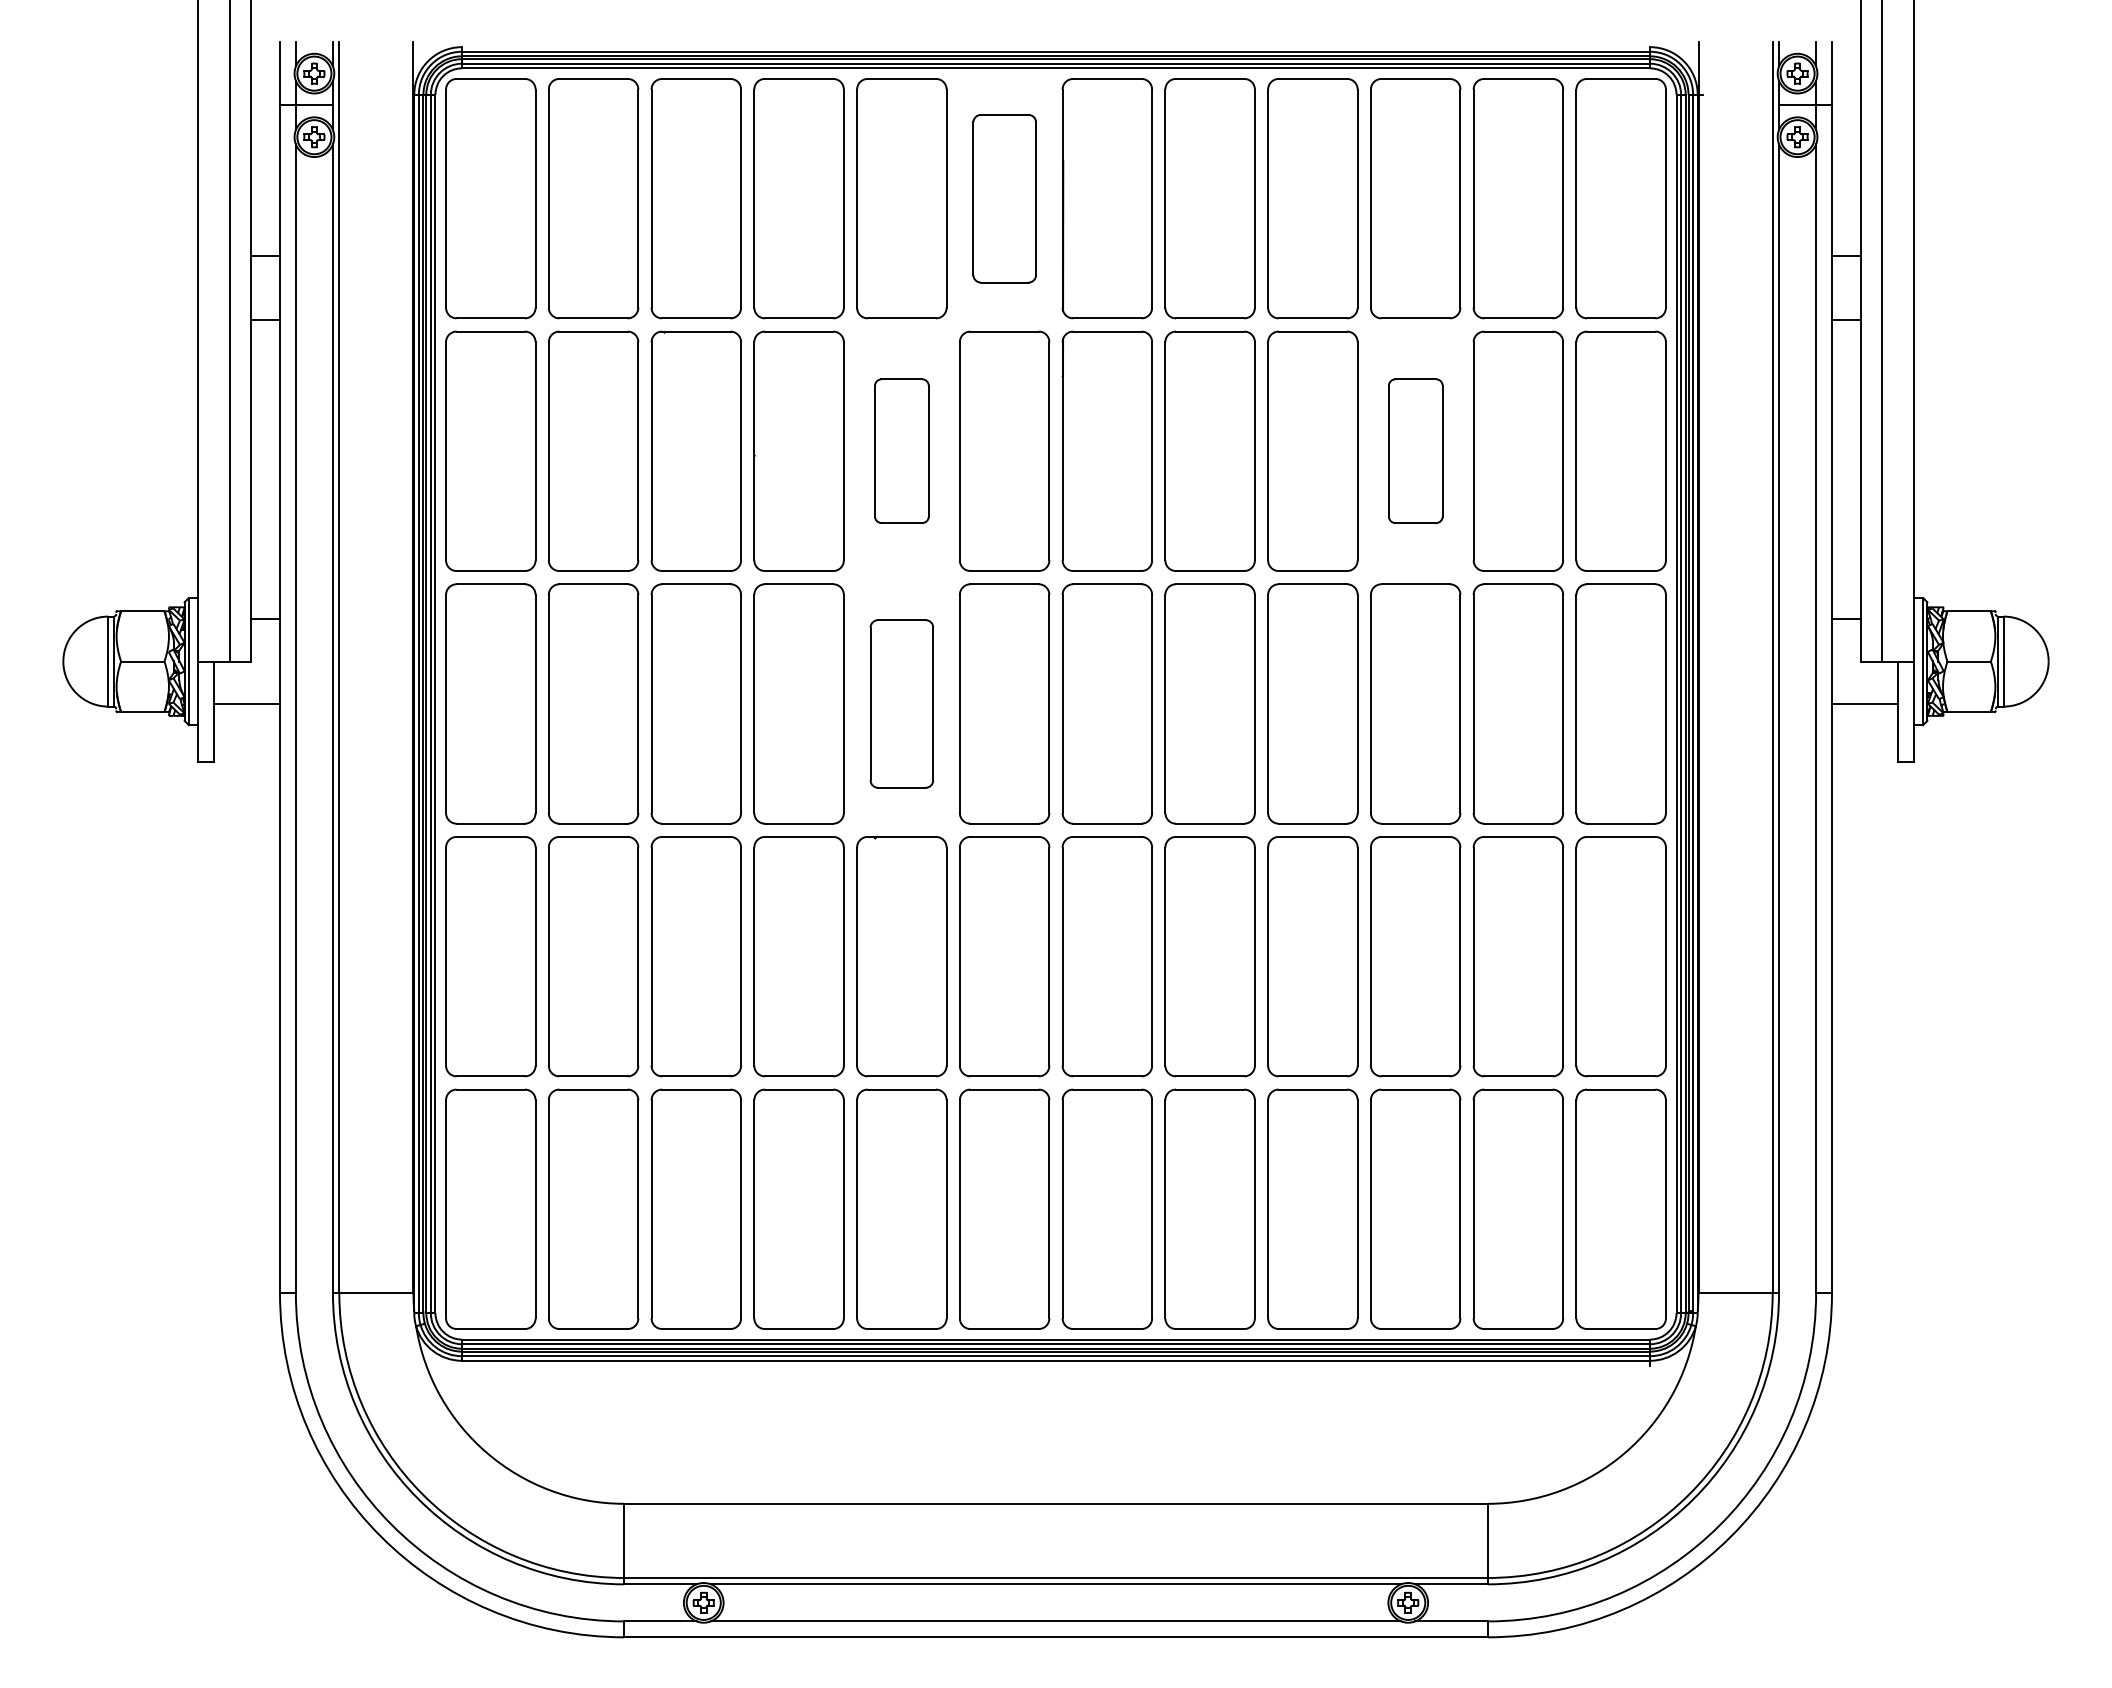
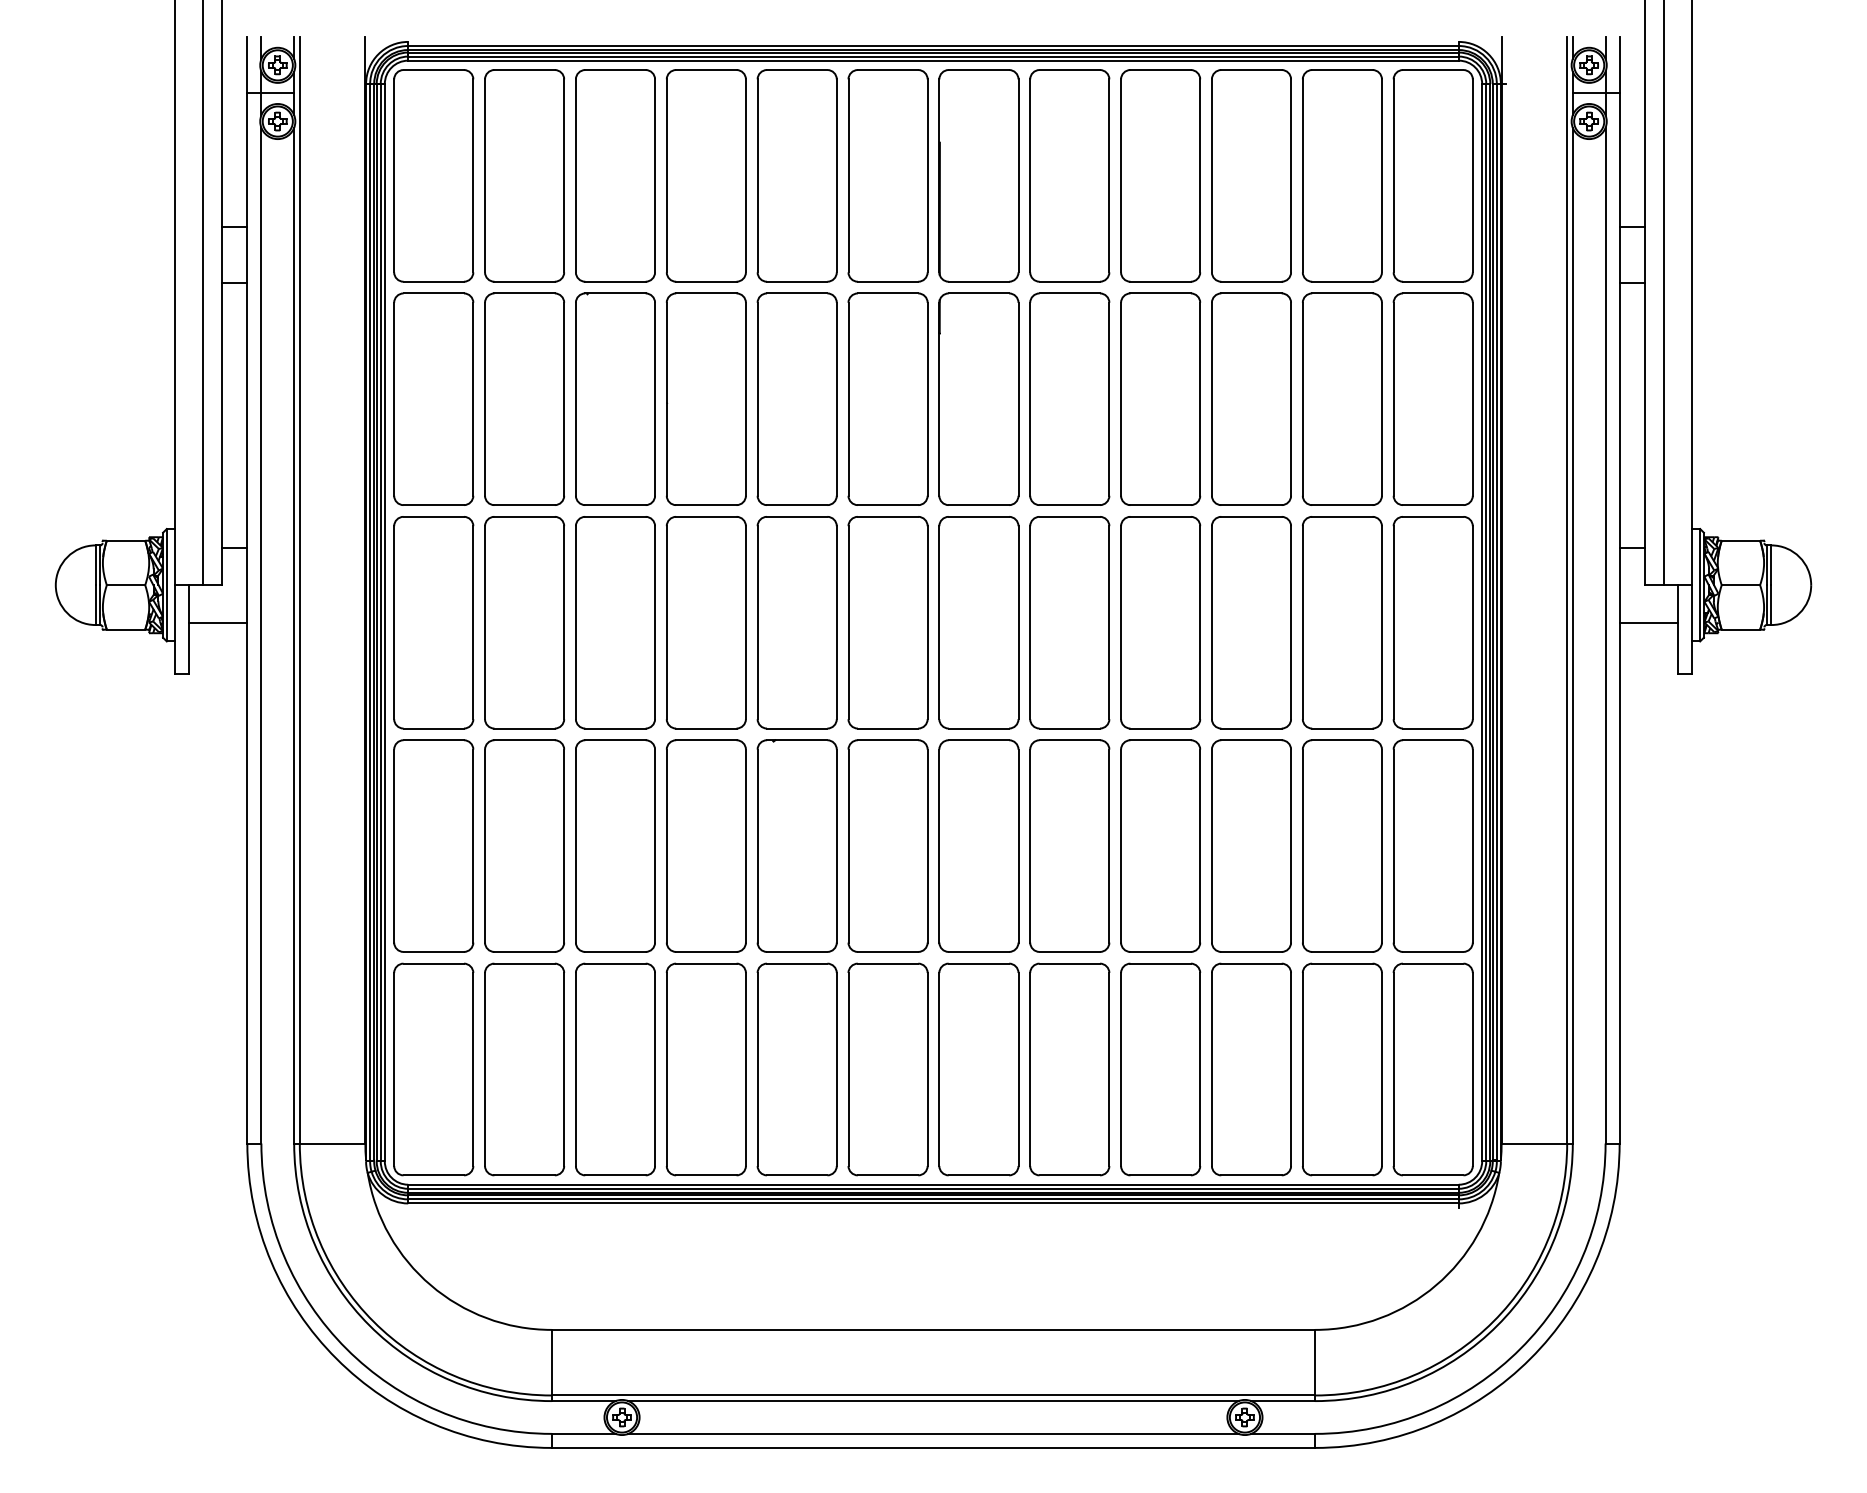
part: (1004, 198) -> (887, 175), size x1.43
part: (901, 450) -> (796, 398), size x1.67
part: (1415, 450) -> (1251, 398), size x1.67
part: (901, 703) -> (796, 622), size x1.43

